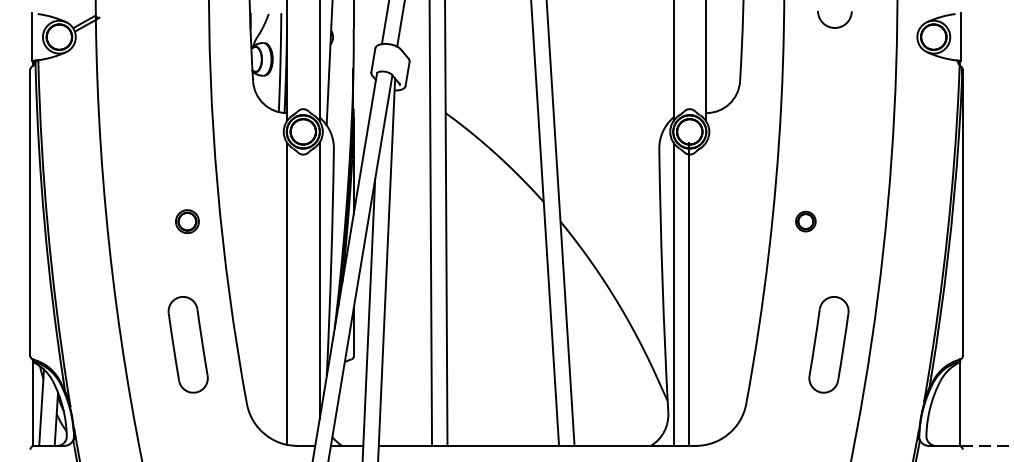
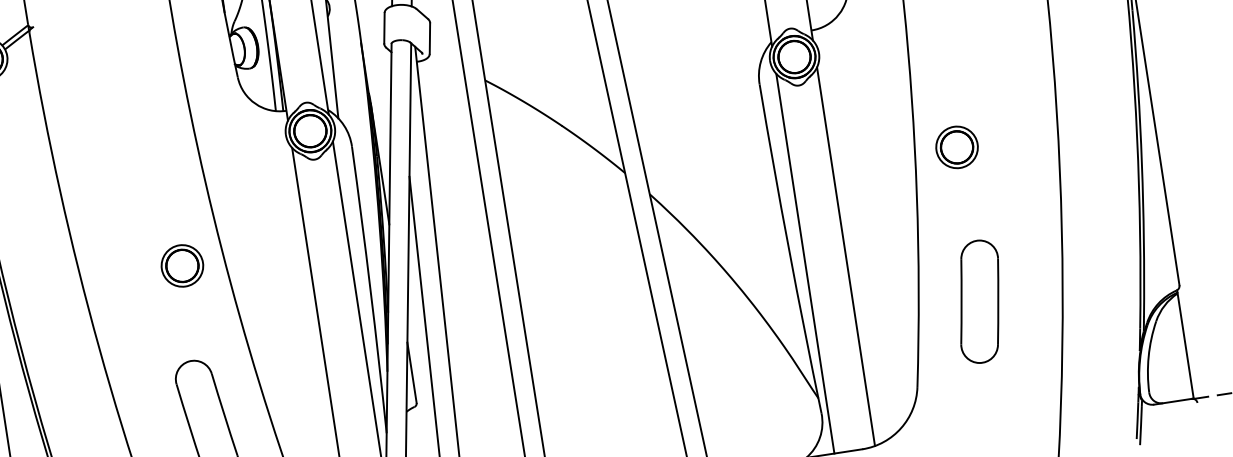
part: (187, 221) -> (182, 265), size x1.43
part: (805, 221) -> (956, 147), size x1.67
line: (689, 293) -> (846, 256), moved
part: (828, 344) -> (979, 301), moved

